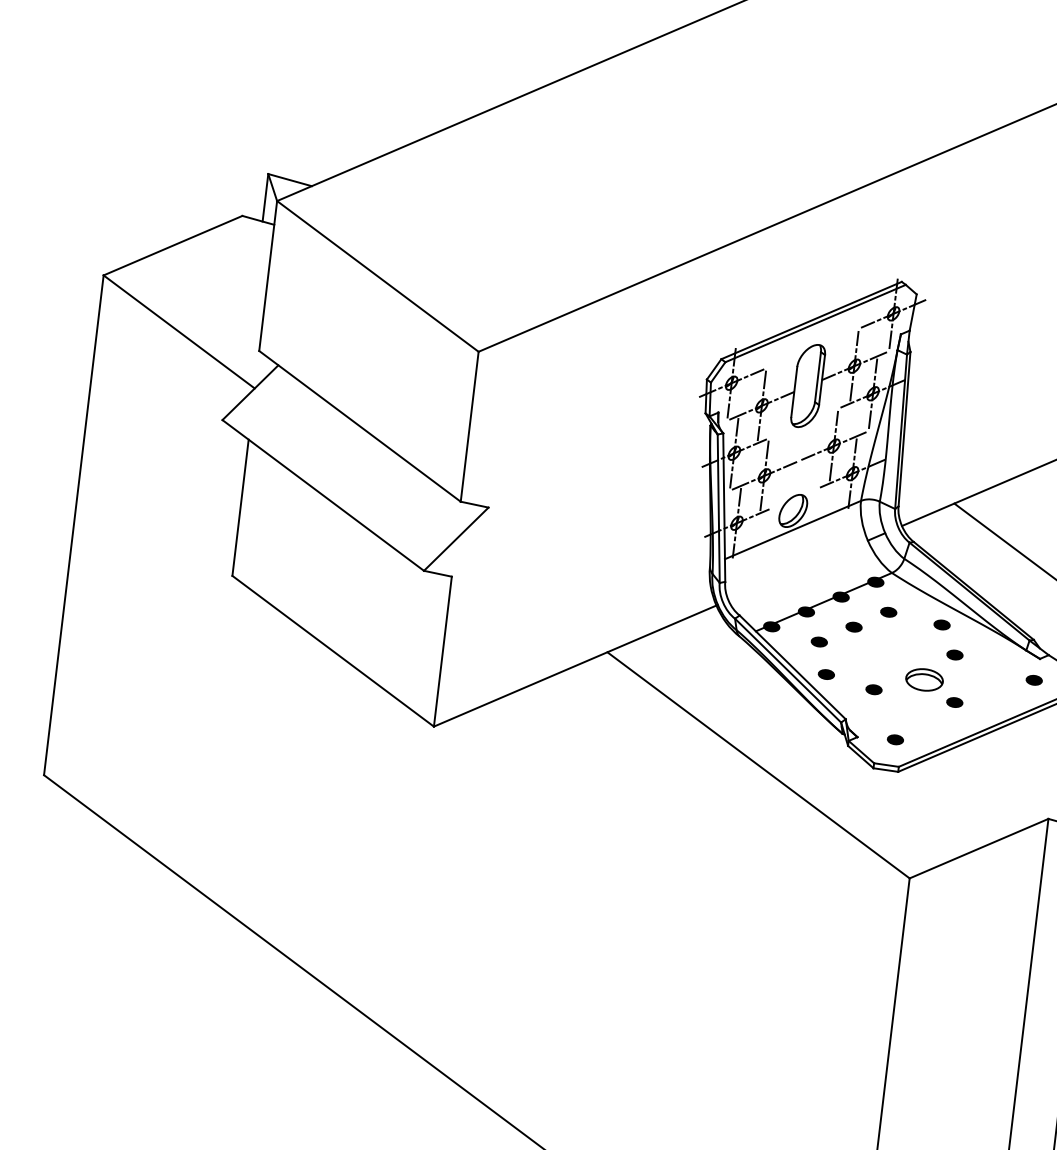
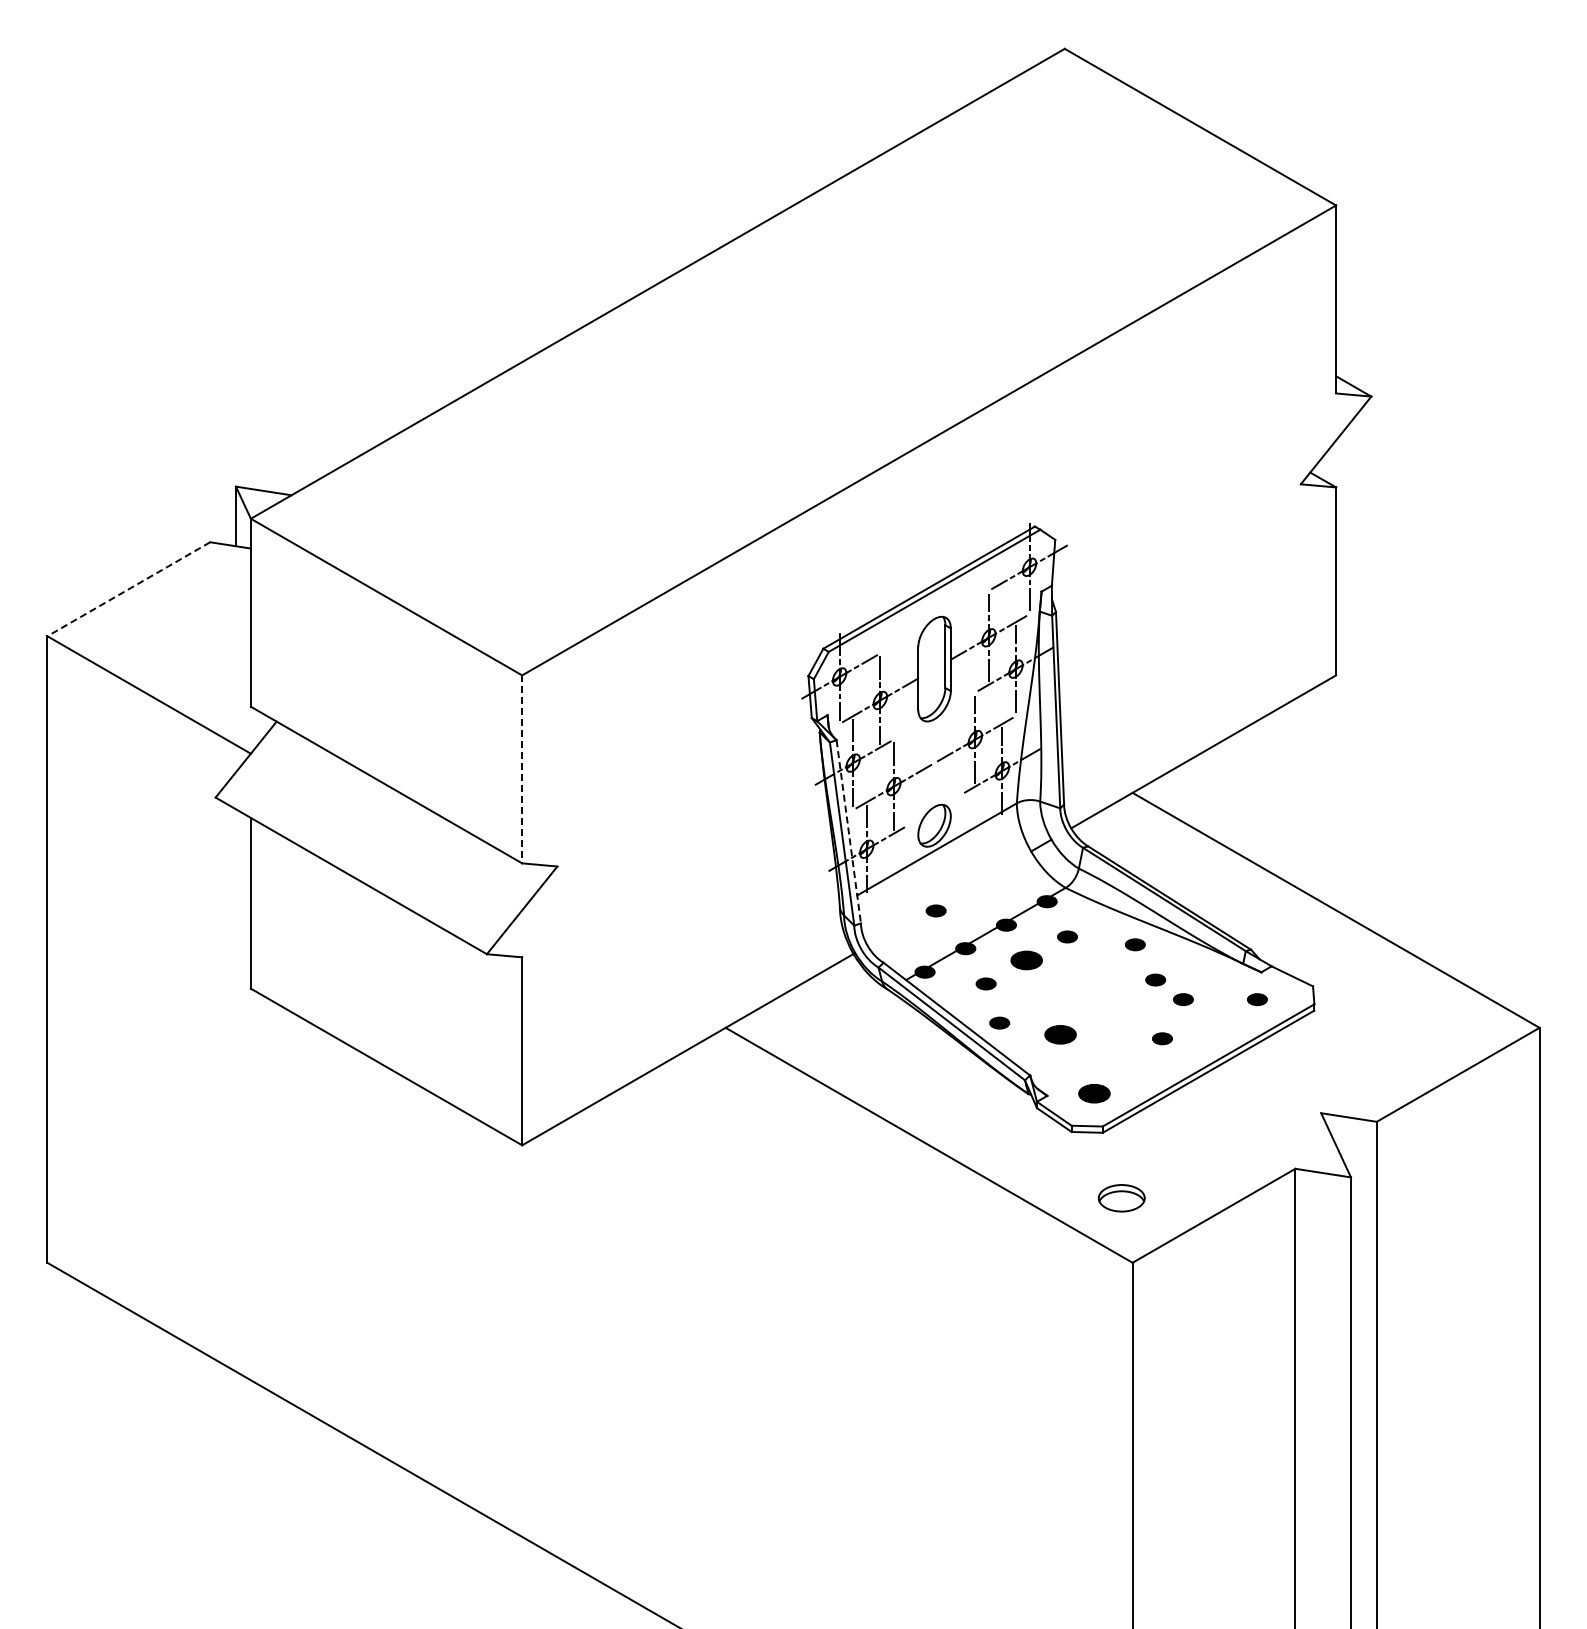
line: (172, 245) -> (128, 589), solid -> dashed
line: (469, 426) -> (522, 769), solid -> dashed
line: (723, 508) -> (848, 832), solid -> dashed
part: (785, 578) -> (935, 910), added
part: (853, 627) -> (1026, 960), size x1.6
part: (975, 673) -> (1183, 999), added
part: (924, 680) -> (1121, 1198), moved
part: (873, 689) -> (1060, 1034), size x1.6
part: (895, 739) -> (1094, 1093), size x1.6

